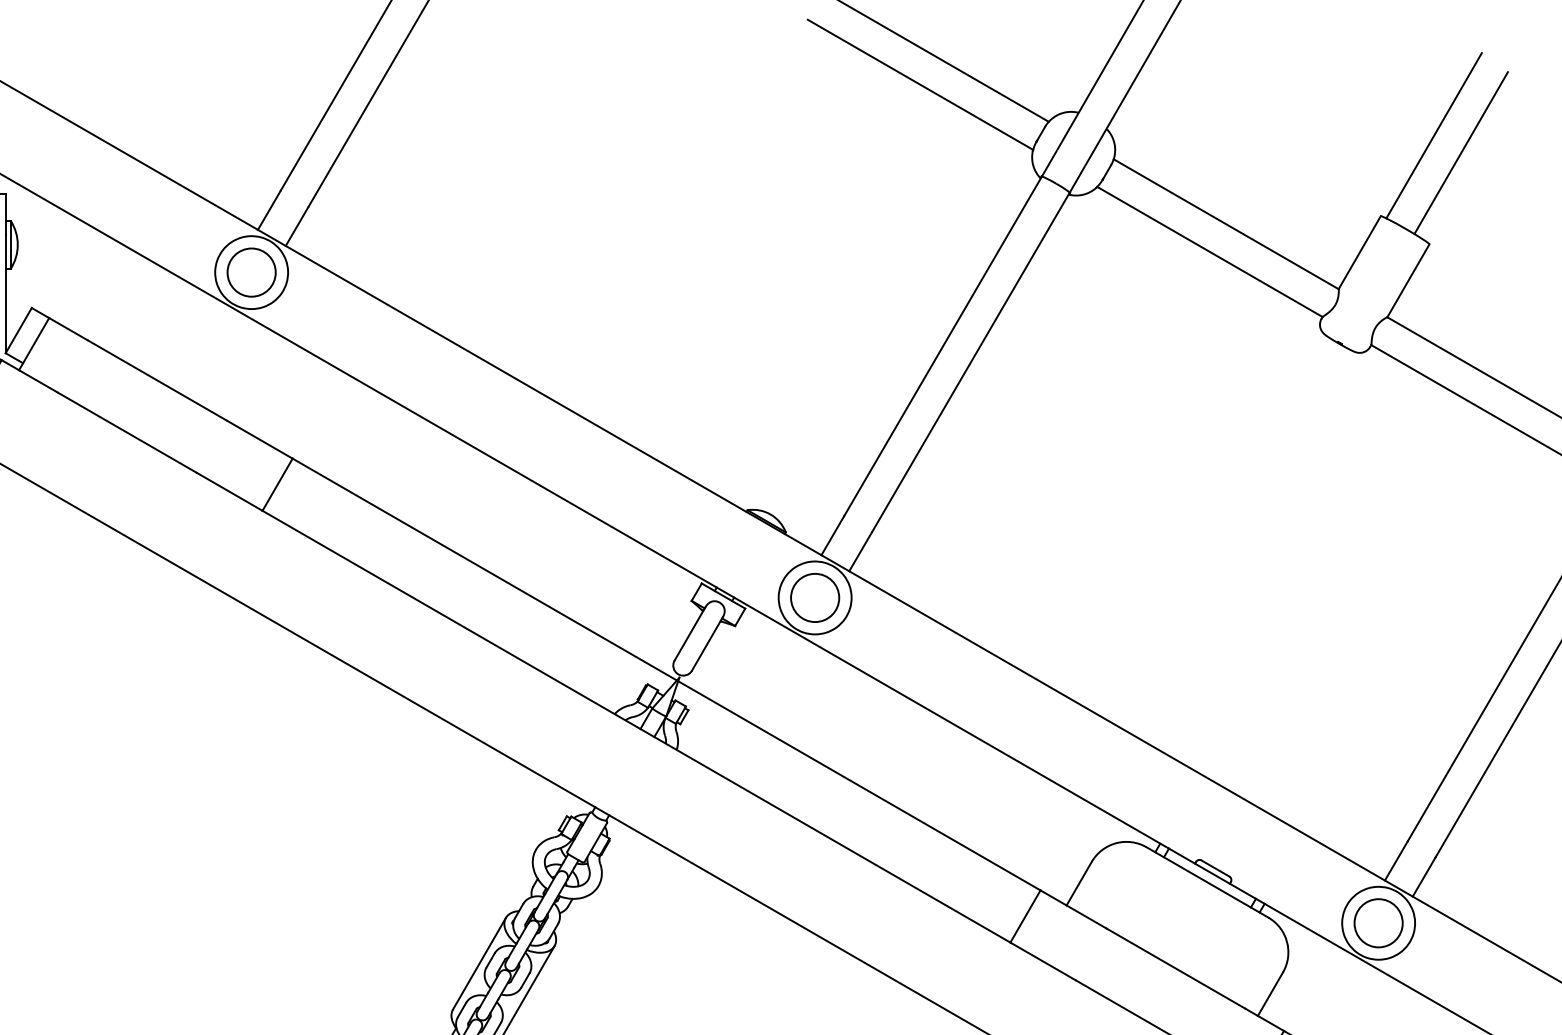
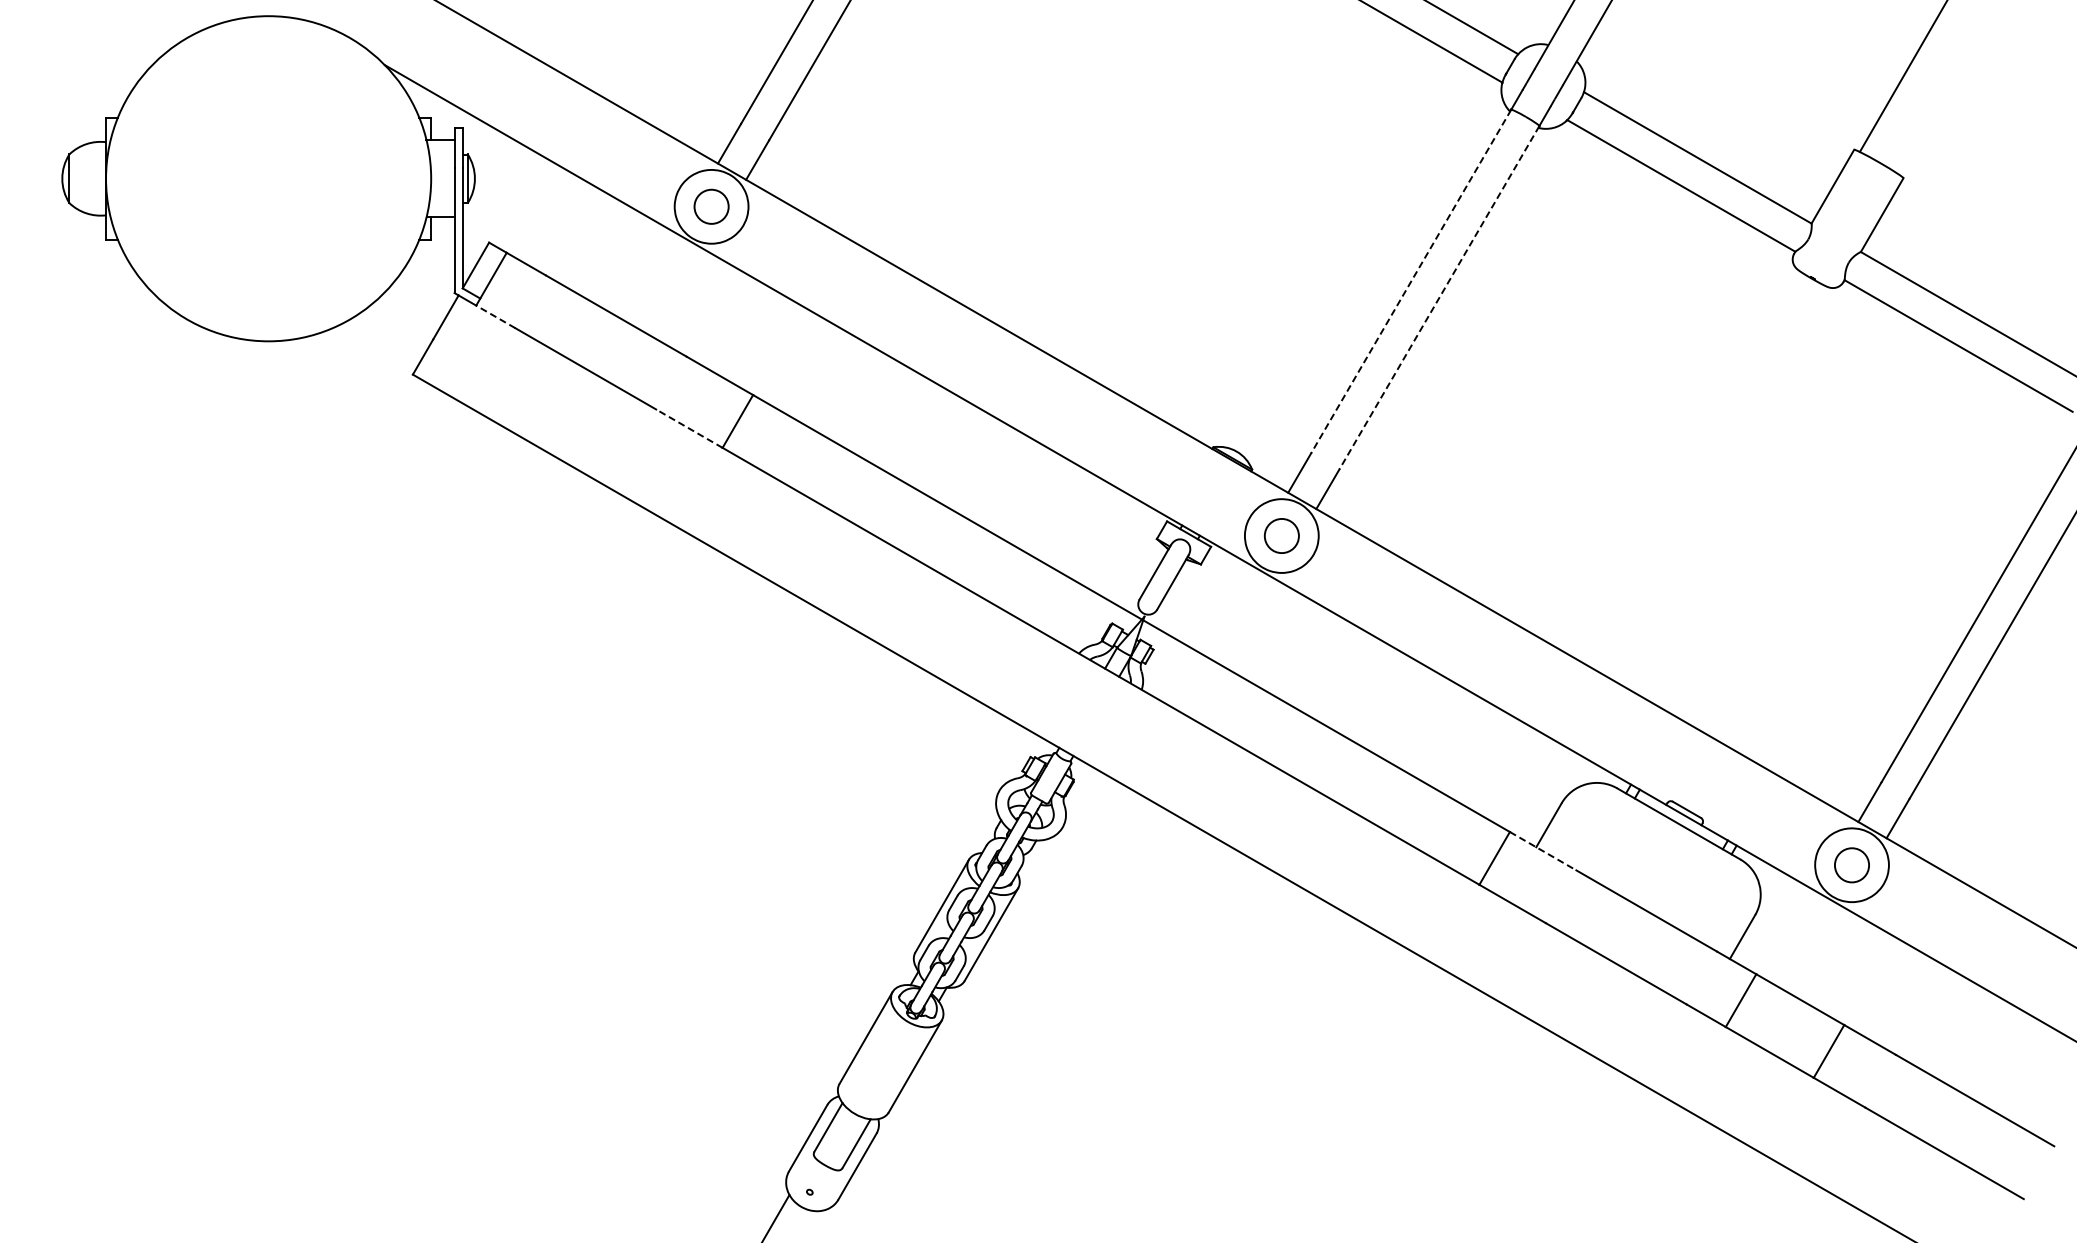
line: (1461, 152) -> (1935, 85), removed
circle: (251, 272) -> (711, 206), size x0.7
line: (943, 346) -> (1411, 281), solid -> dashed
line: (970, 362) -> (1439, 297), solid -> dashed
line: (38, 380) -> (495, 316), solid -> dashed
line: (228, 491) -> (688, 428), solid -> dashed
circle: (814, 597) -> (1281, 535), size x0.7
line: (1073, 909) -> (1543, 851), solid -> dashed
circle: (1378, 923) -> (1851, 865), size x0.7

